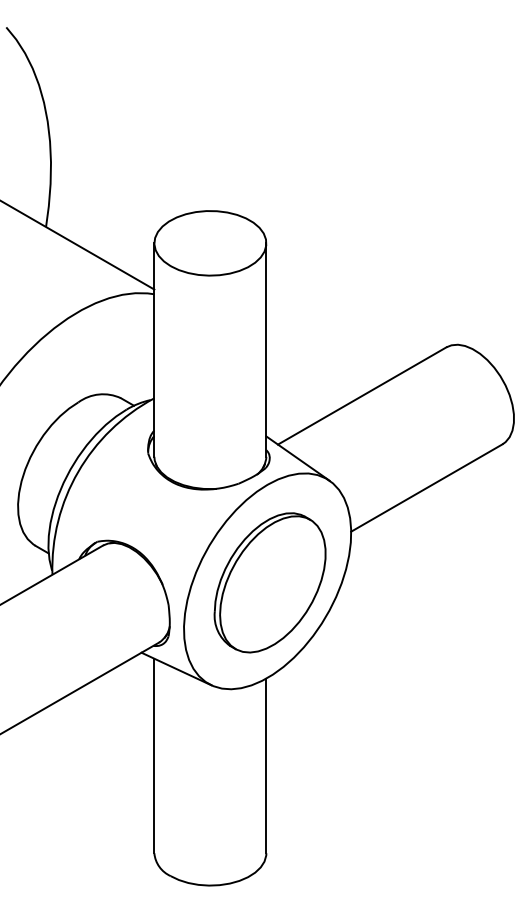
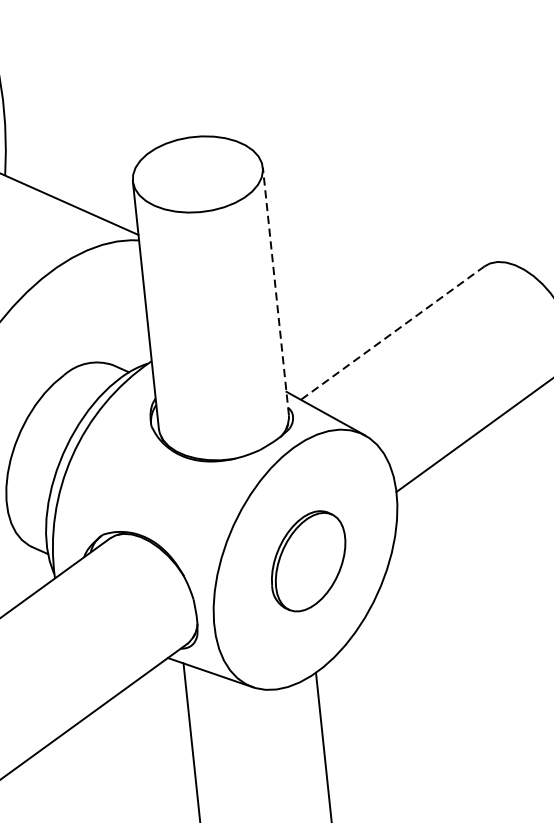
line: (266, 350) -> (276, 292), solid -> dashed
line: (361, 396) -> (391, 333), solid -> dashed
part: (269, 582) -> (307, 560), size x0.6

